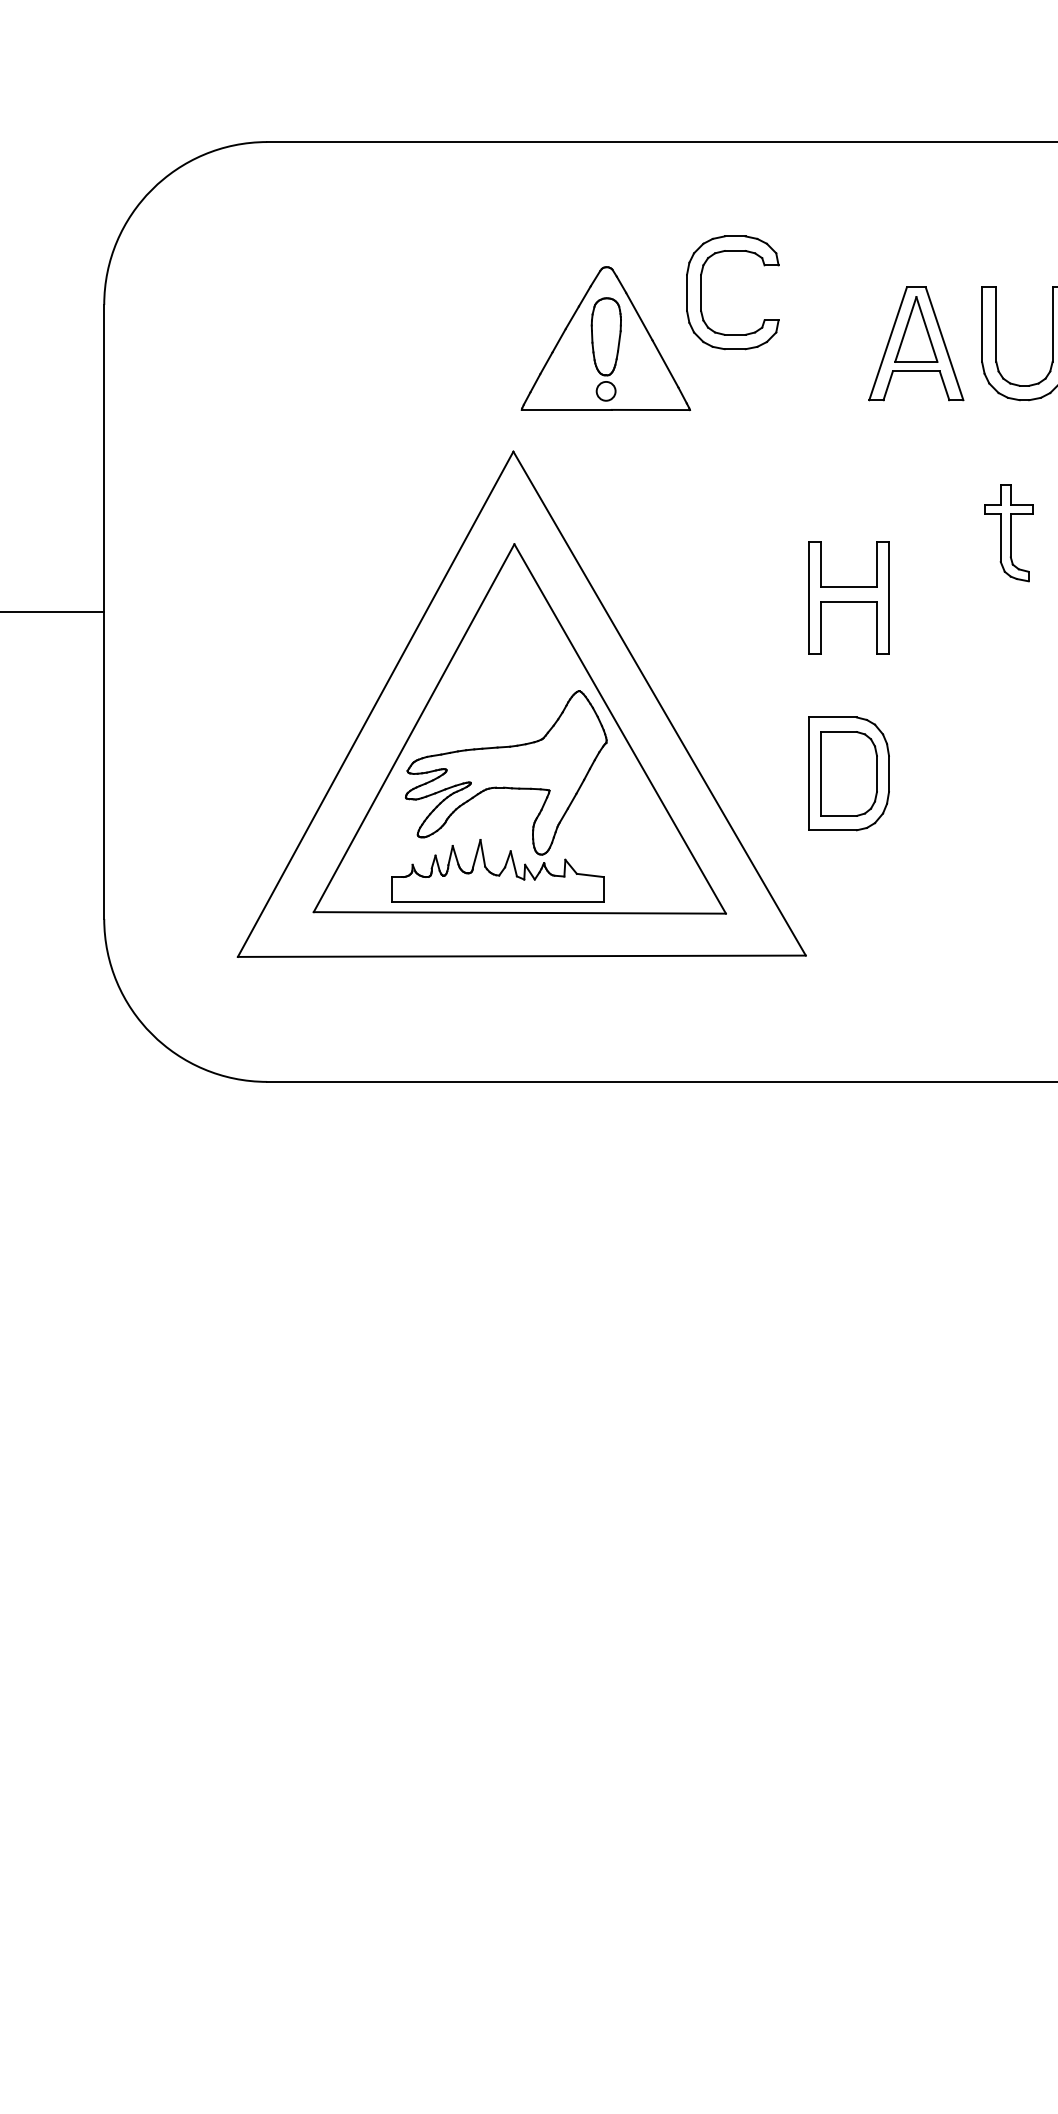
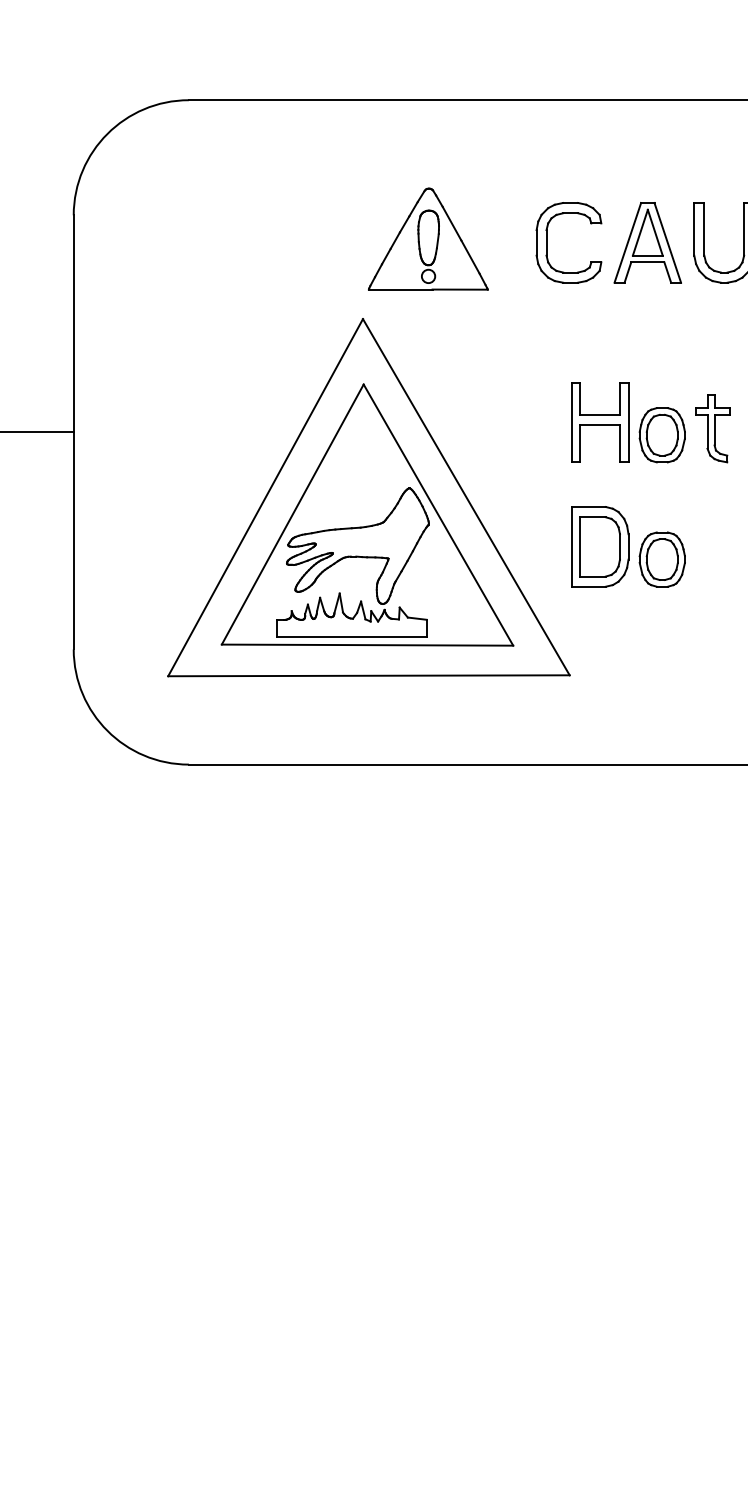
part: (701, 292) -> (546, 242), moved
part: (1008, 533) -> (712, 428), moved
part: (936, 615) -> (662, 434), added
part: (936, 791) -> (662, 559), added

